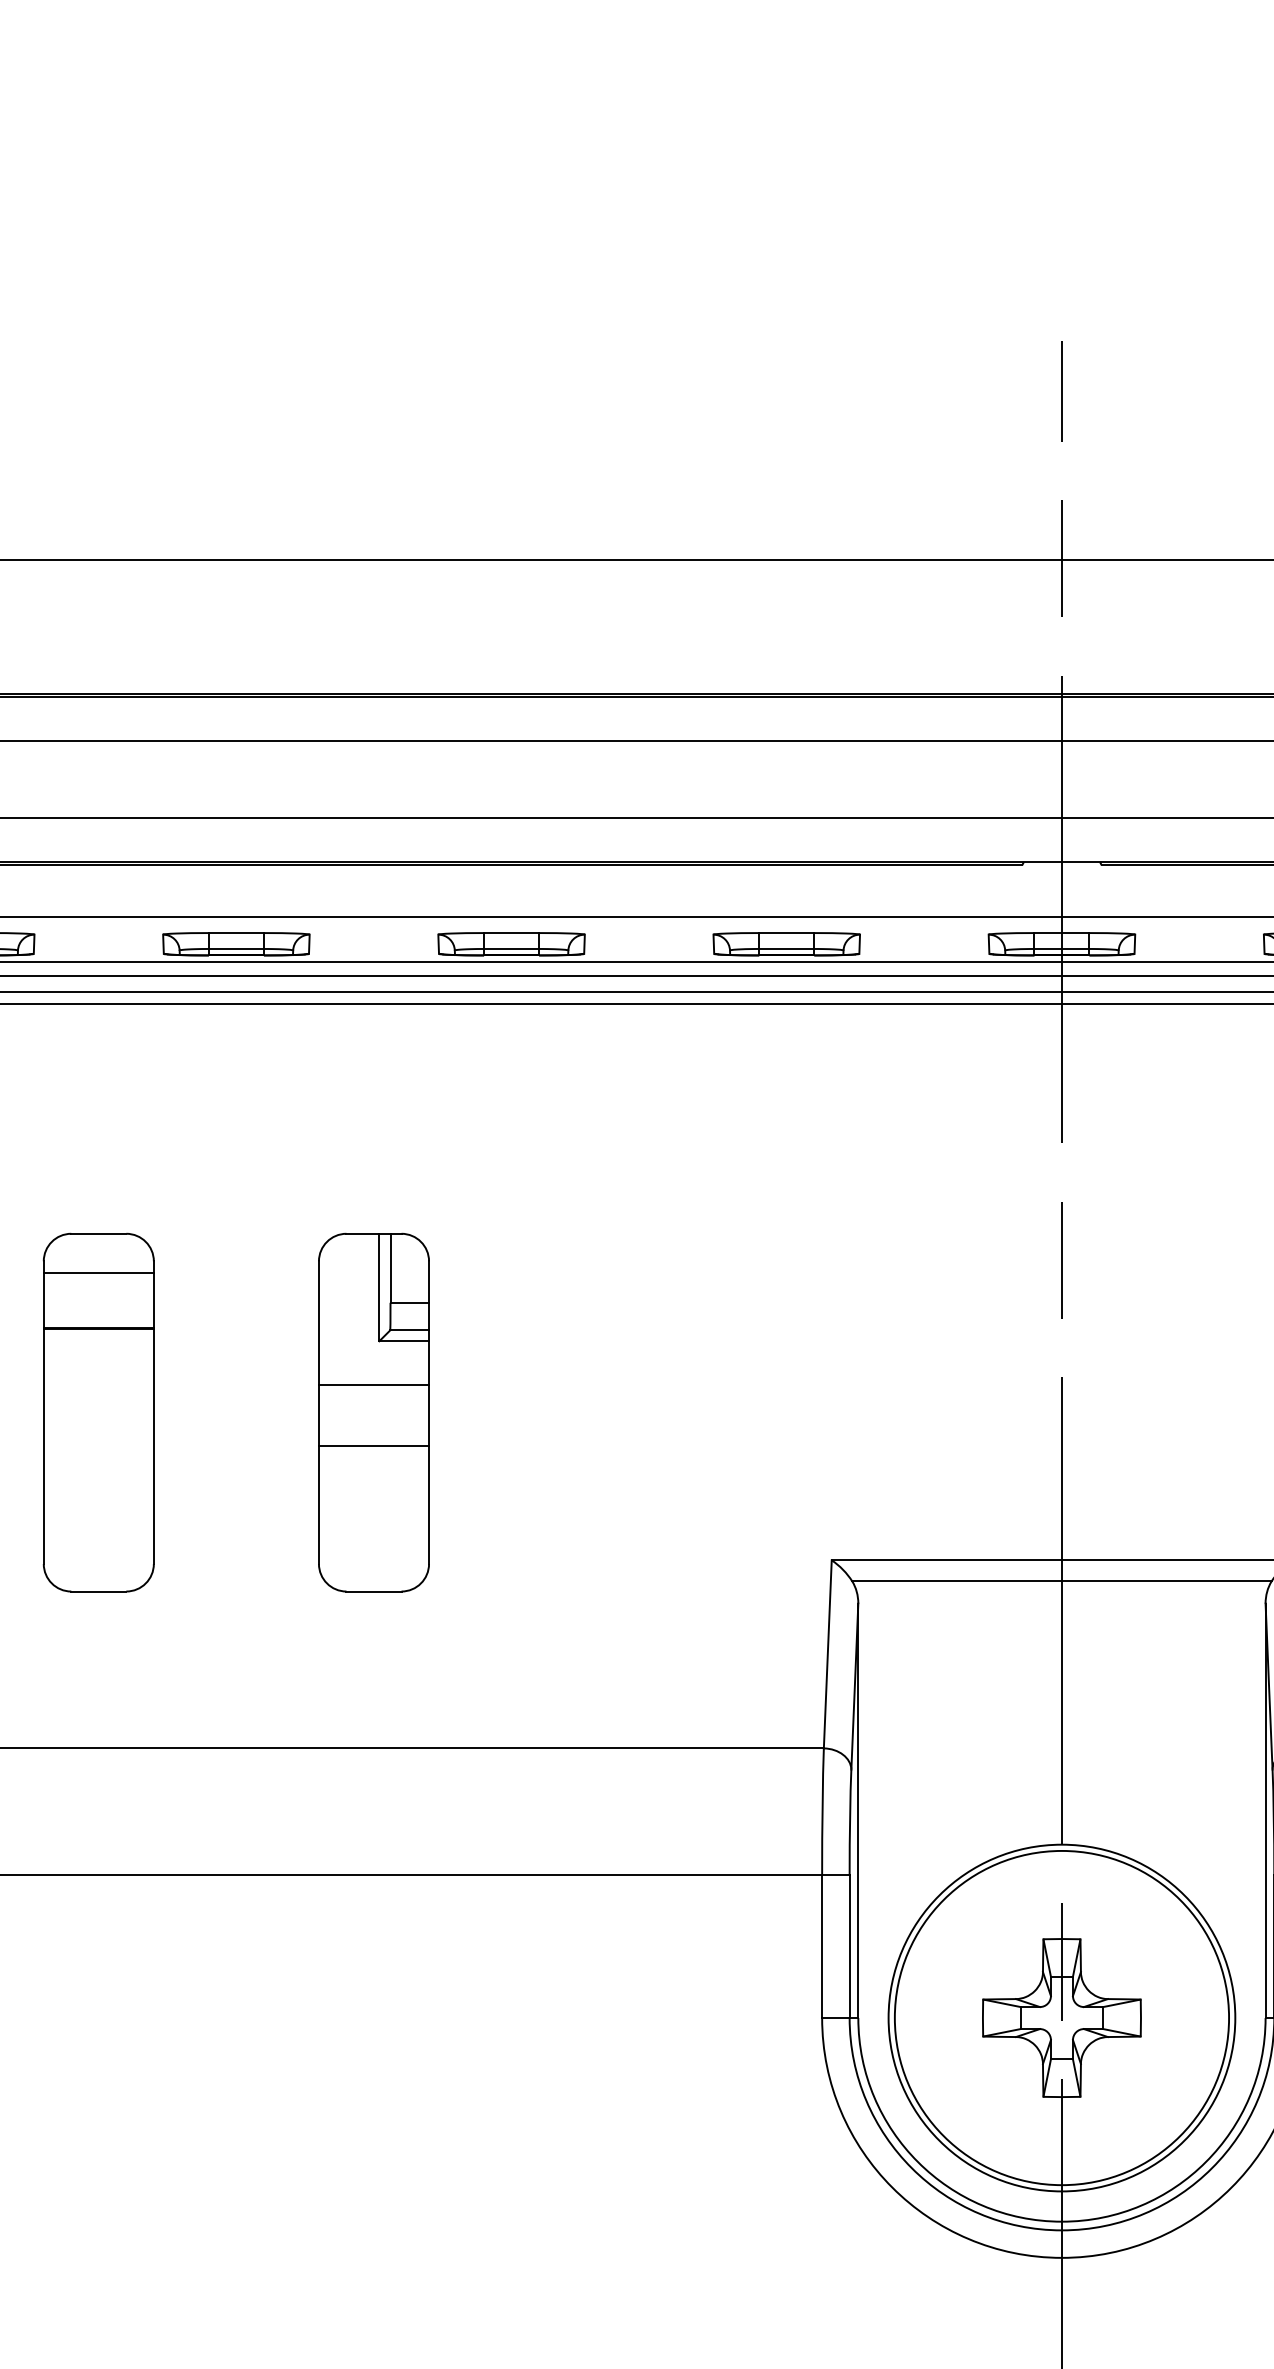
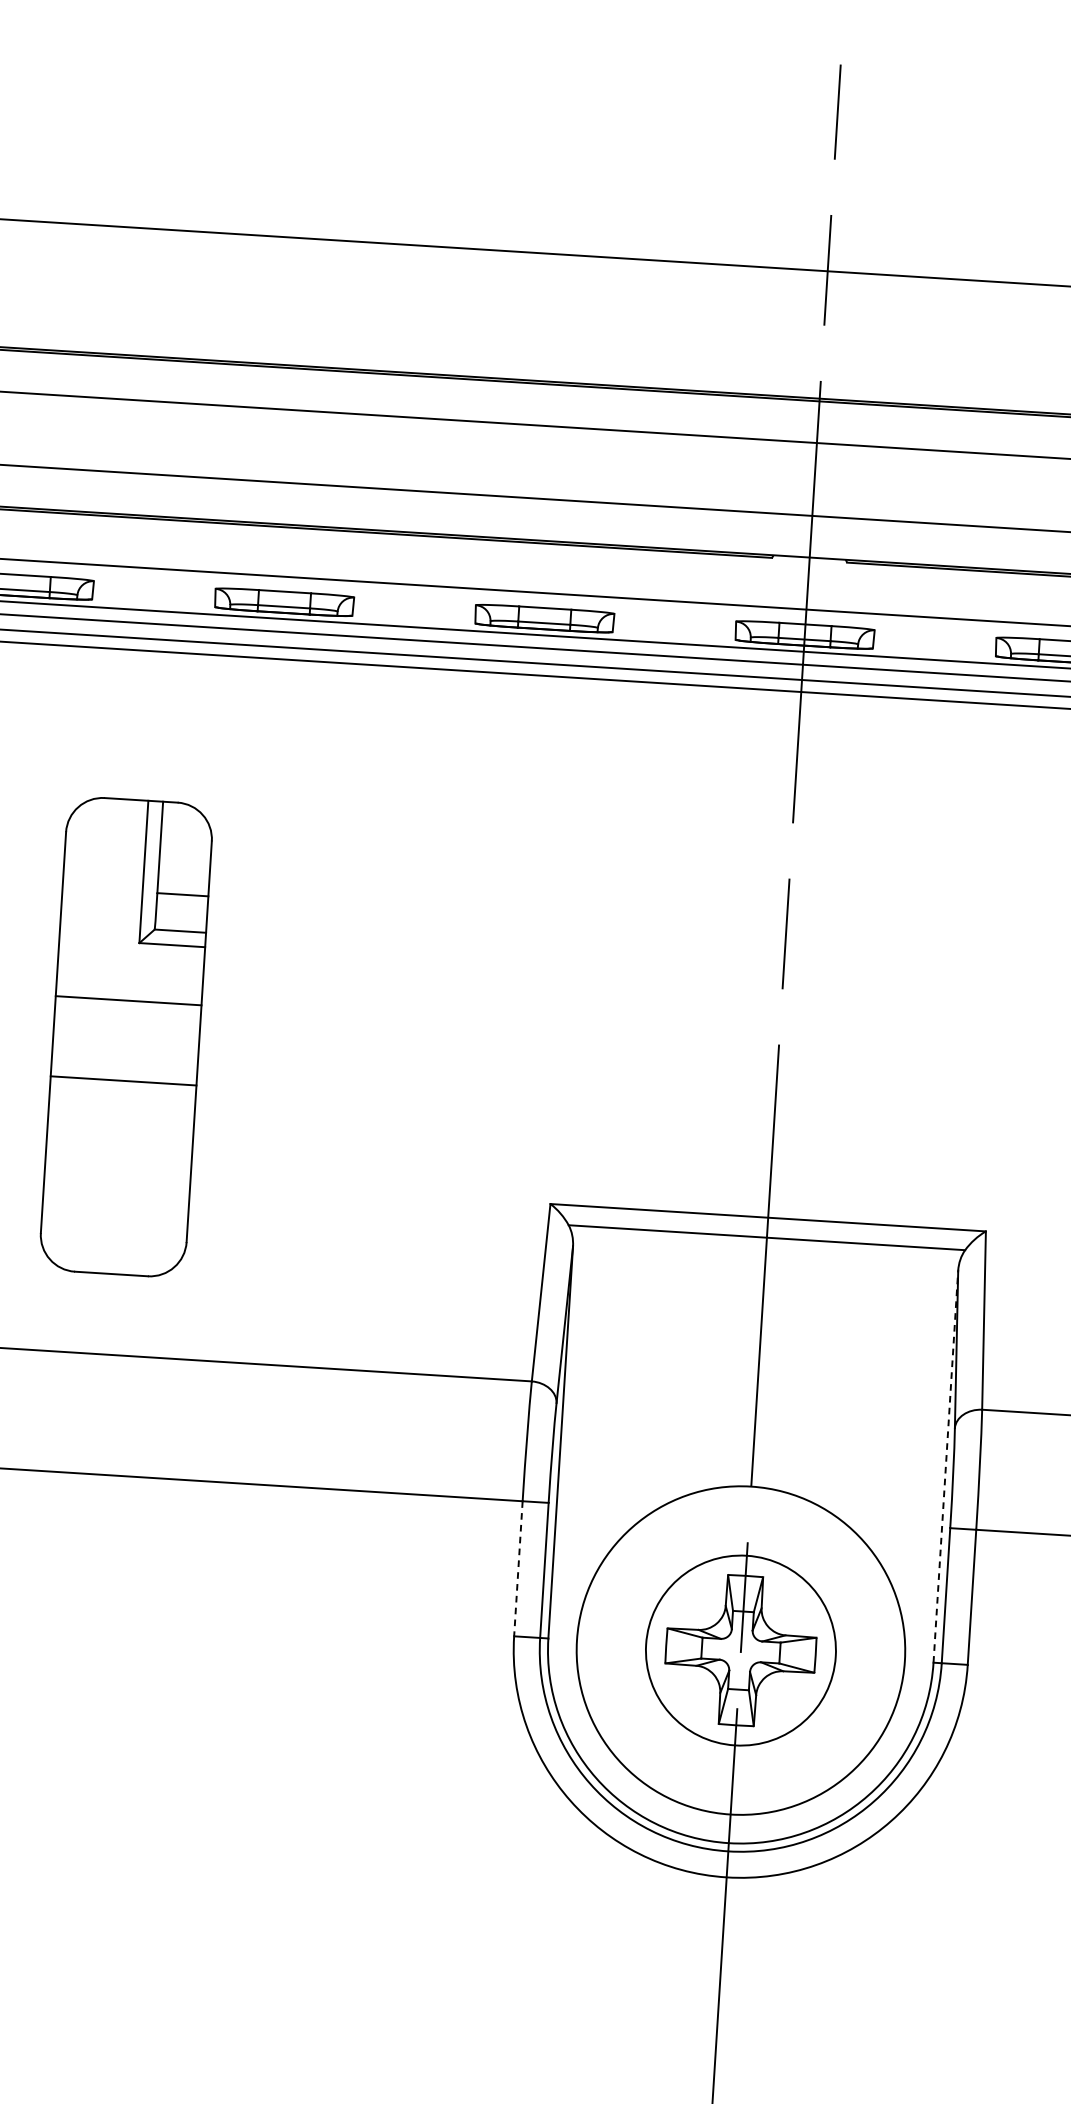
part: (373, 1412) -> (125, 1036), size x1.4
line: (1265, 1810) -> (945, 1466), solid -> dashed
line: (822, 1947) -> (518, 1569), solid -> dashed
circle: (1061, 2017) -> (740, 1650), size x0.6

